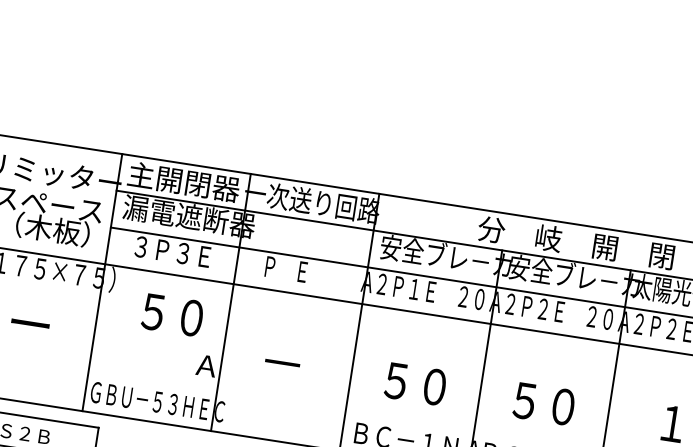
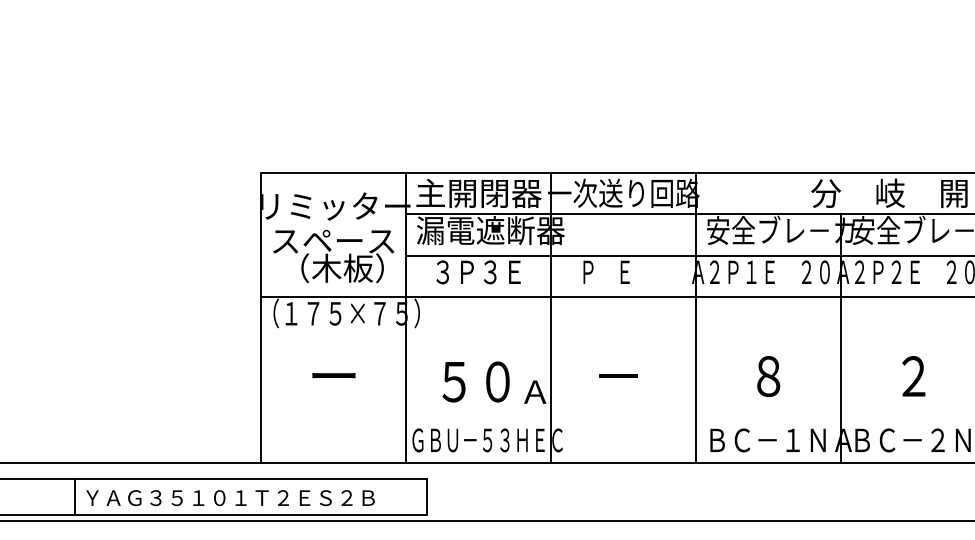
text: (172, 314) -> (475, 381), moved
text: (415, 384) -> (768, 376), ５０ -> ８
text: (543, 403) -> (913, 376), ５０ -> ２

